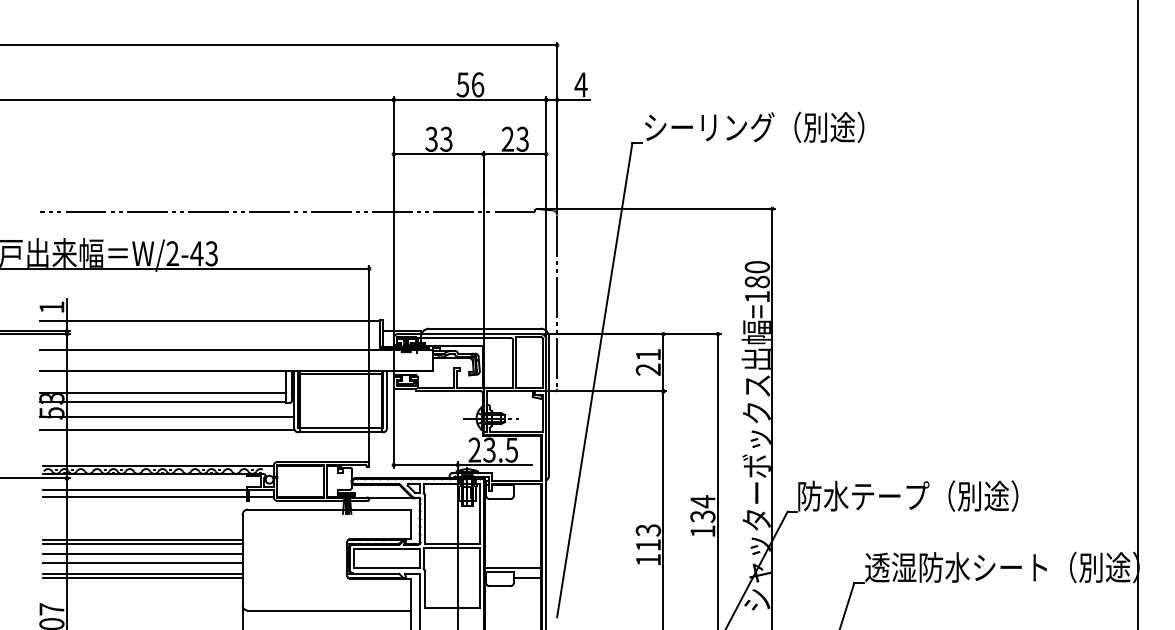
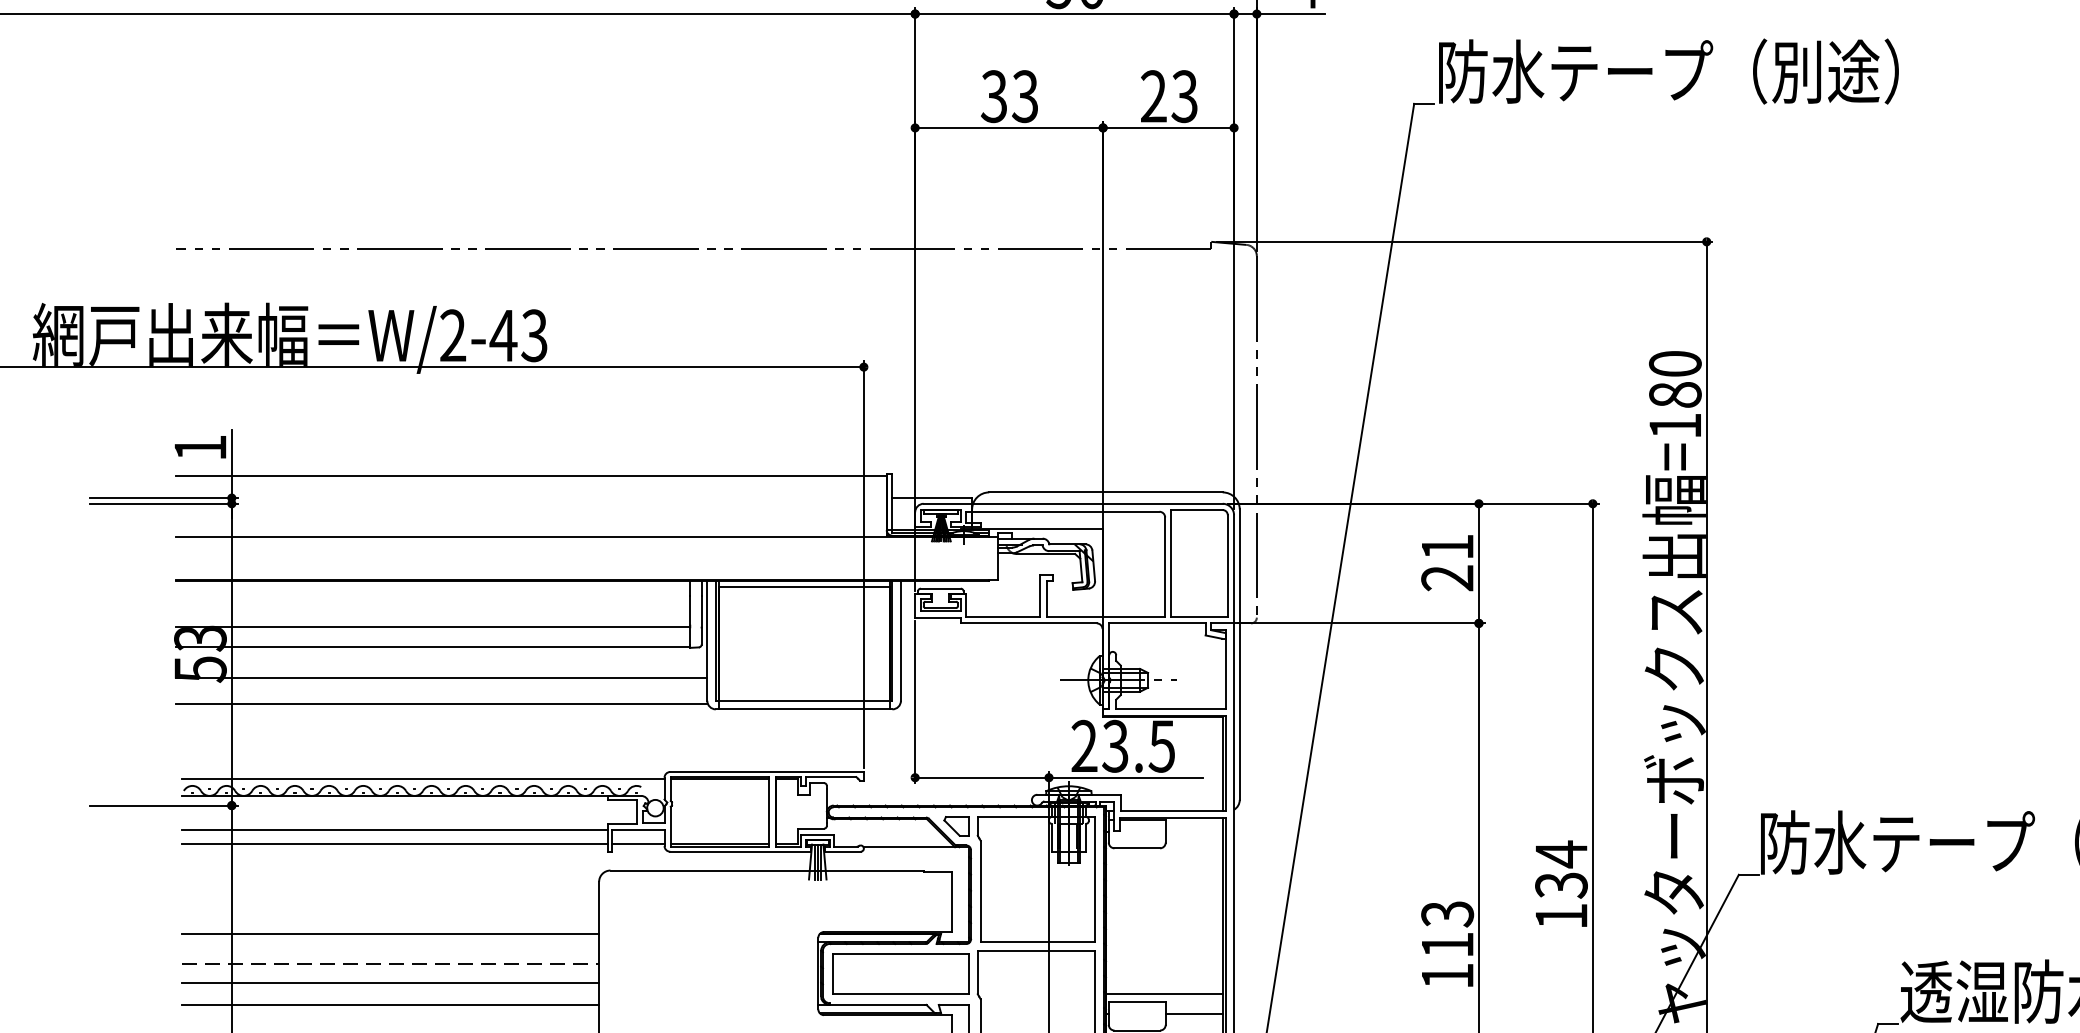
text: (709, 127) -> (1575, 71), シーリング（別途） -> 防水テープ（別途）
line: (142, 543) -> (389, 941), removed
line: (142, 554) -> (389, 964), solid -> dashed
line: (142, 577) -> (389, 1012), removed

